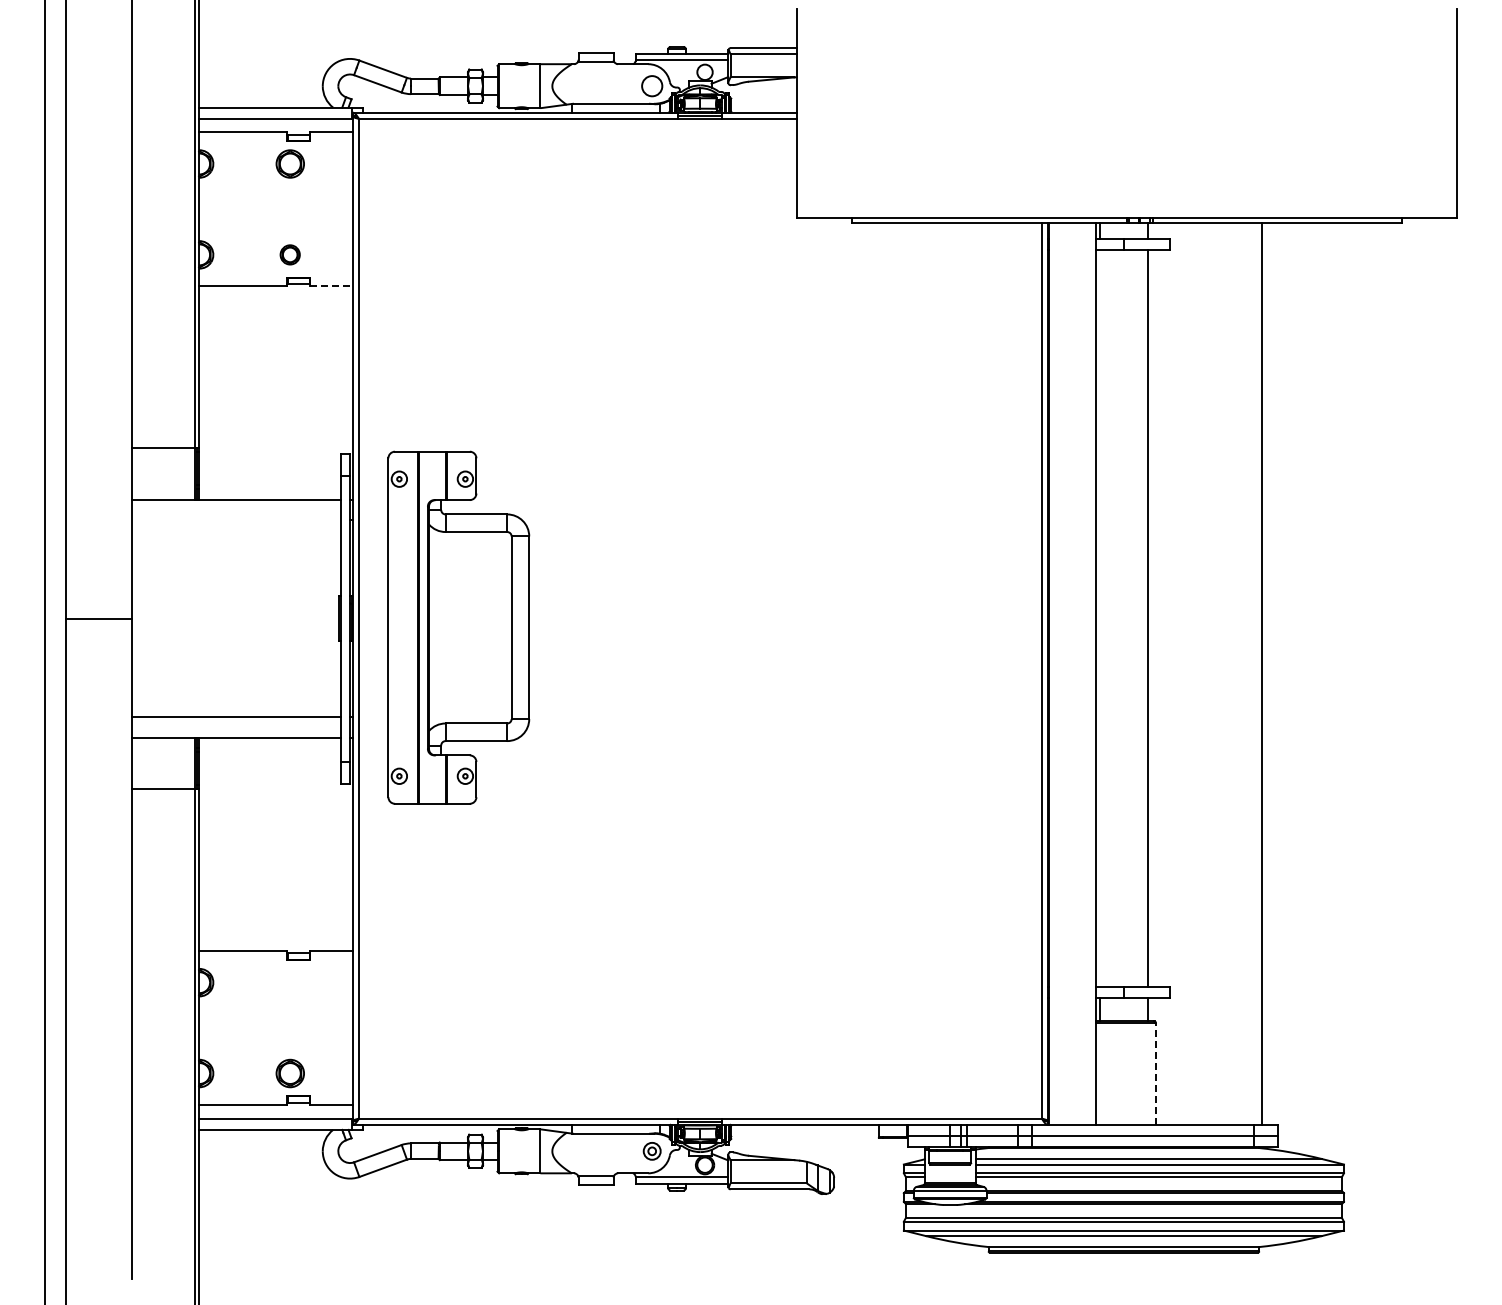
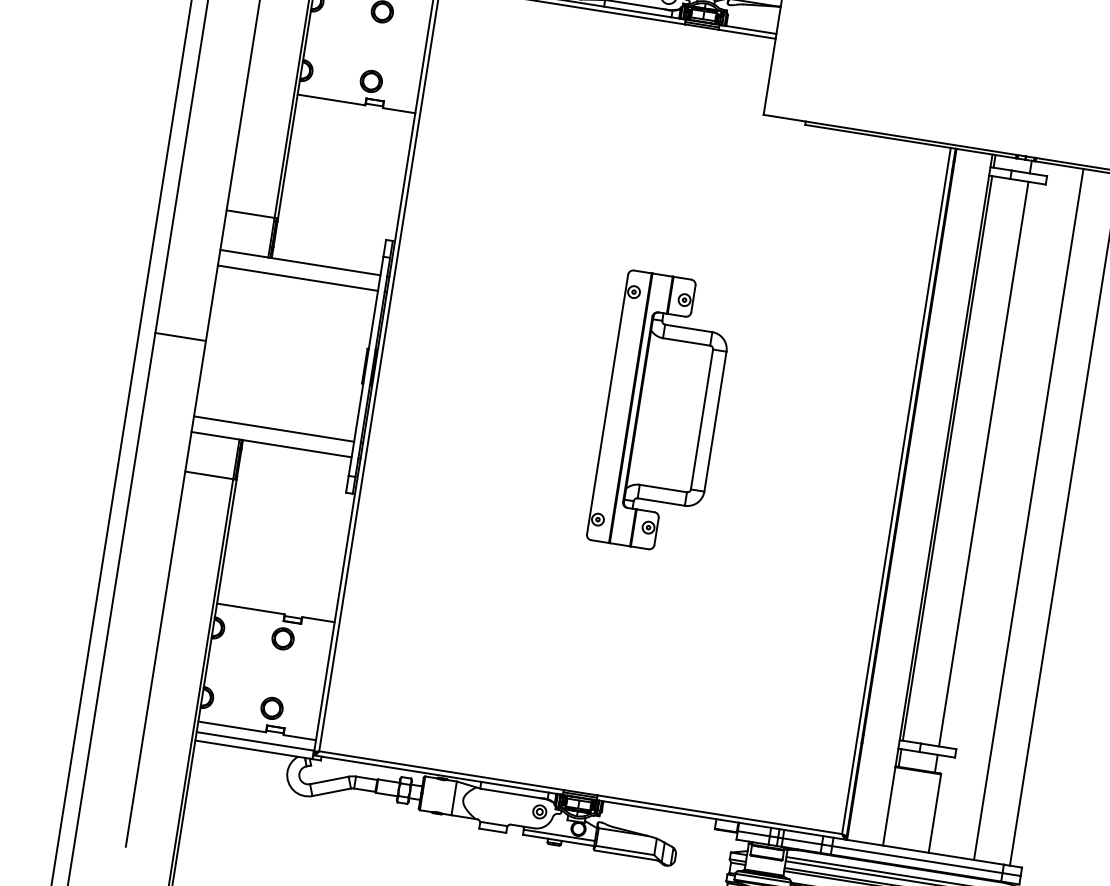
part: (289, 254) -> (370, 81), size x1.43
line: (332, 286) -> (399, 110), dashed -> solid
line: (236, 520) -> (297, 278), added
line: (1100, 618) -> (947, 458), added
part: (458, 627) -> (661, 412), moved
line: (1215, 673) -> (1029, 514), added
part: (289, 982) -> (282, 638), added
line: (1155, 1073) -> (934, 813), dashed -> solid

